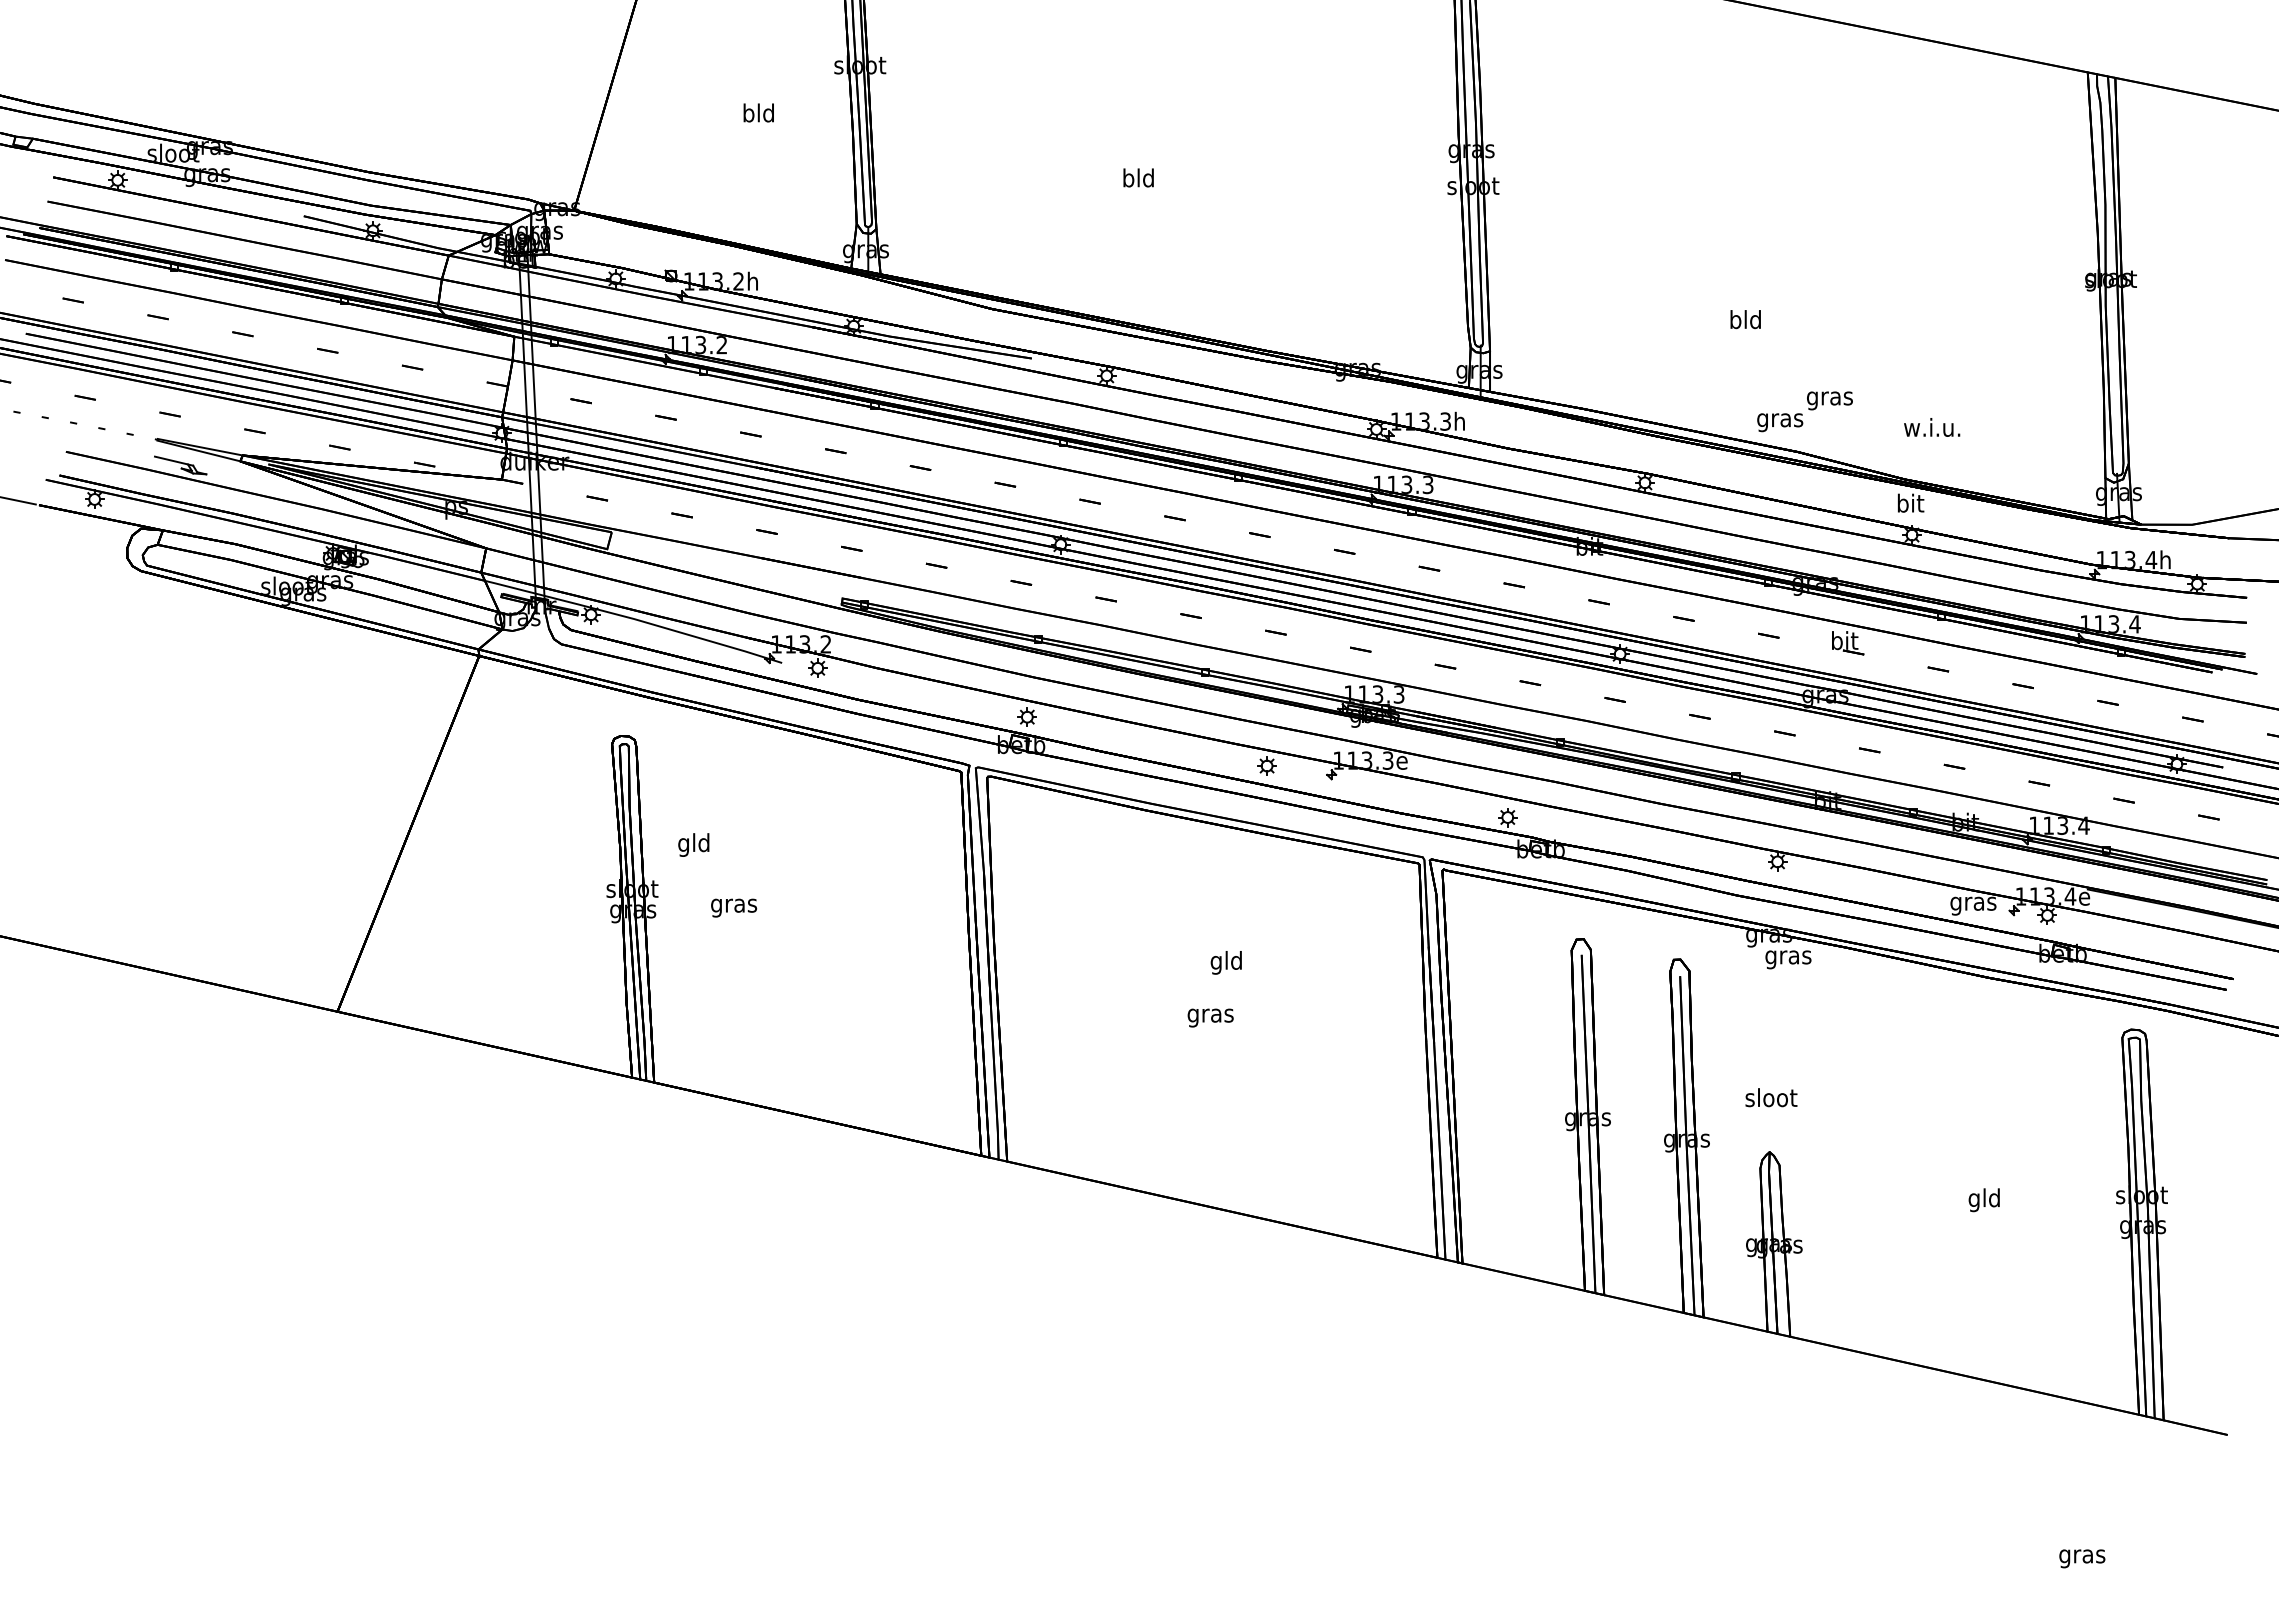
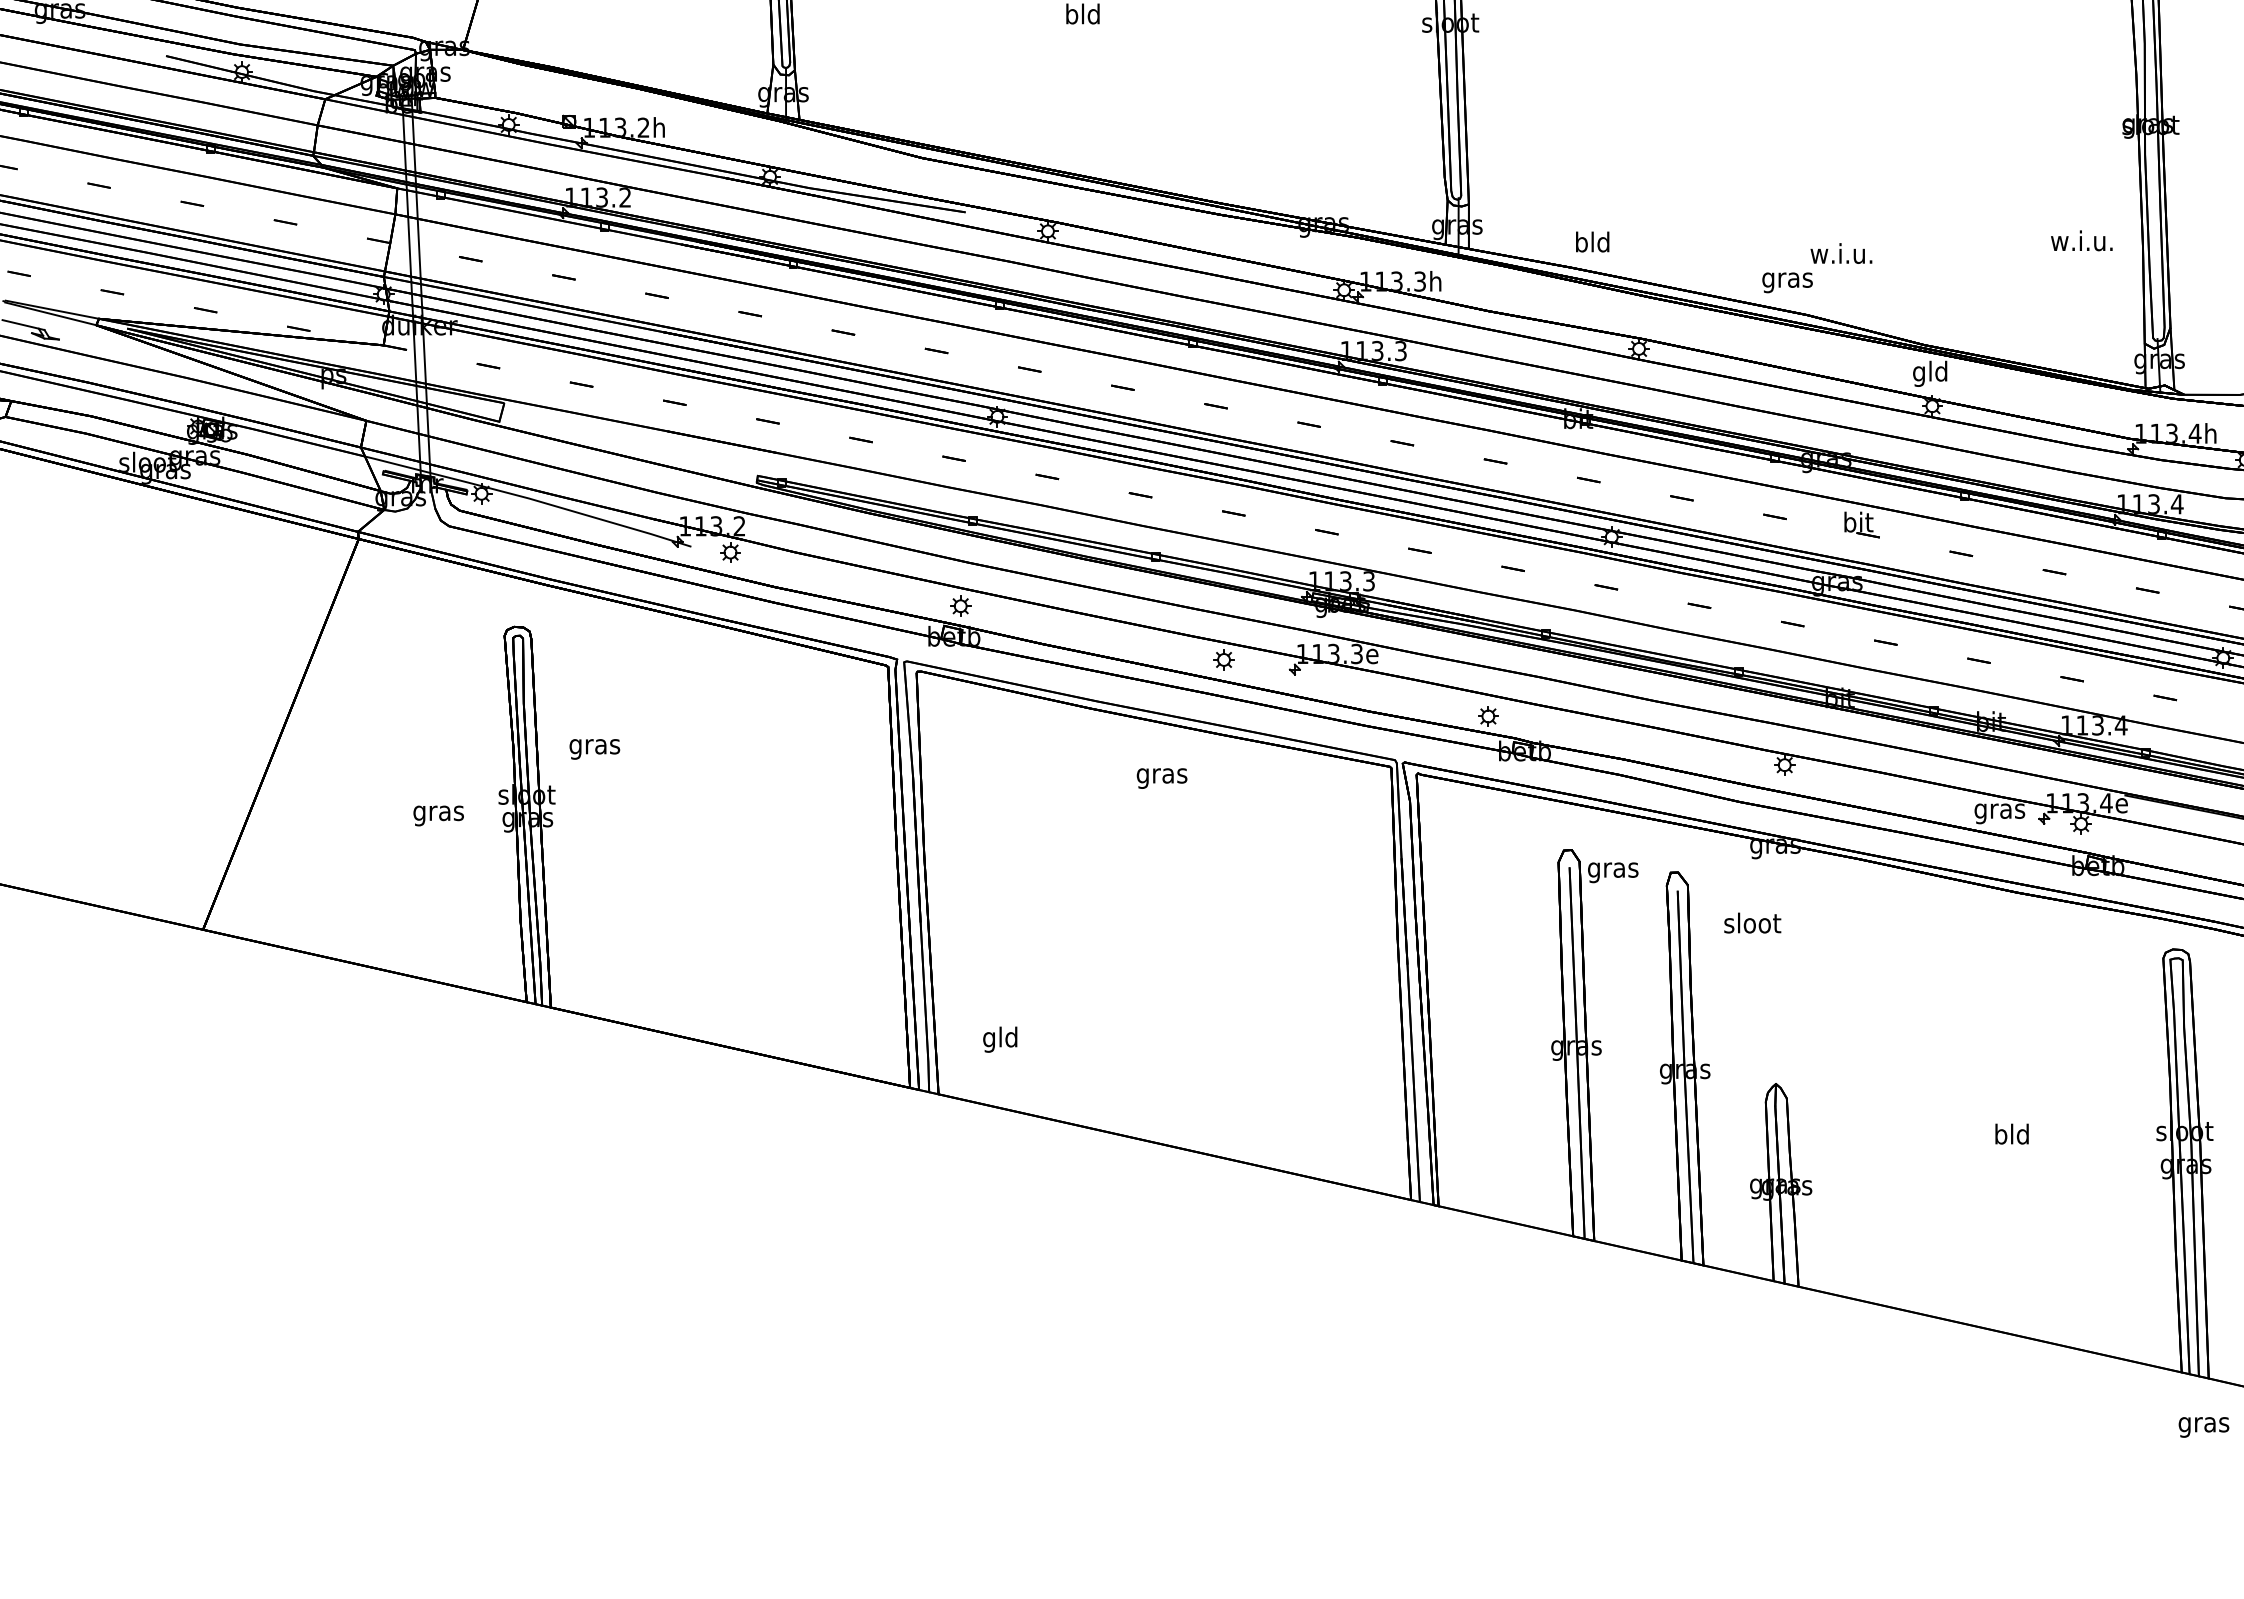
text: (1745, 319) -> (1592, 241), moved
text: (1829, 398) -> (1841, 256), gras -> w.i.u.
text: (1932, 427) -> (2082, 240), moved
text: (1909, 505) -> (1929, 373), bit -> gld
text: (694, 844) -> (595, 746), gld -> gras
text: (734, 907) -> (439, 815), moved
text: (1788, 959) -> (1613, 872), moved
text: (1225, 962) -> (999, 1039), moved
text: (1210, 1017) -> (1161, 777), moved
text: (1771, 1097) -> (1752, 922), moved
text: (1974, 1200) -> (2000, 1137), gld -> bld
text: (2082, 1558) -> (2204, 1427), moved

